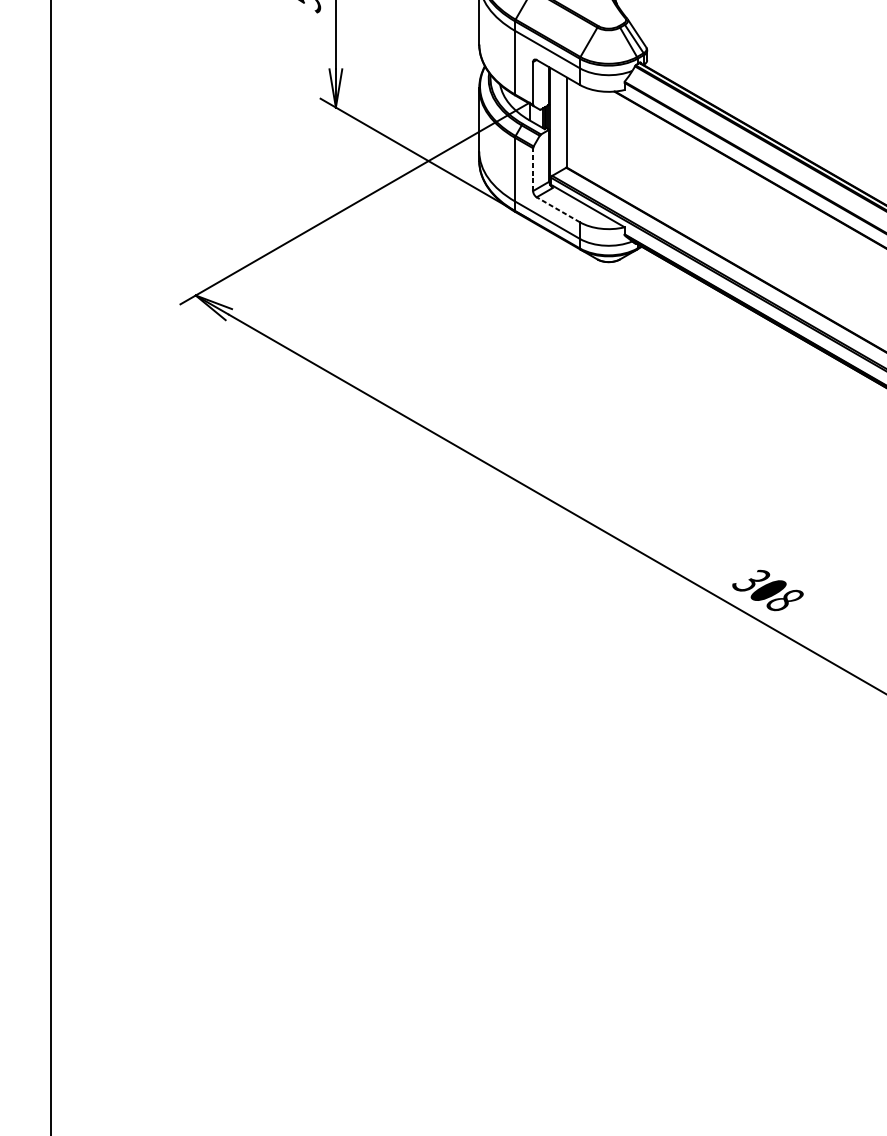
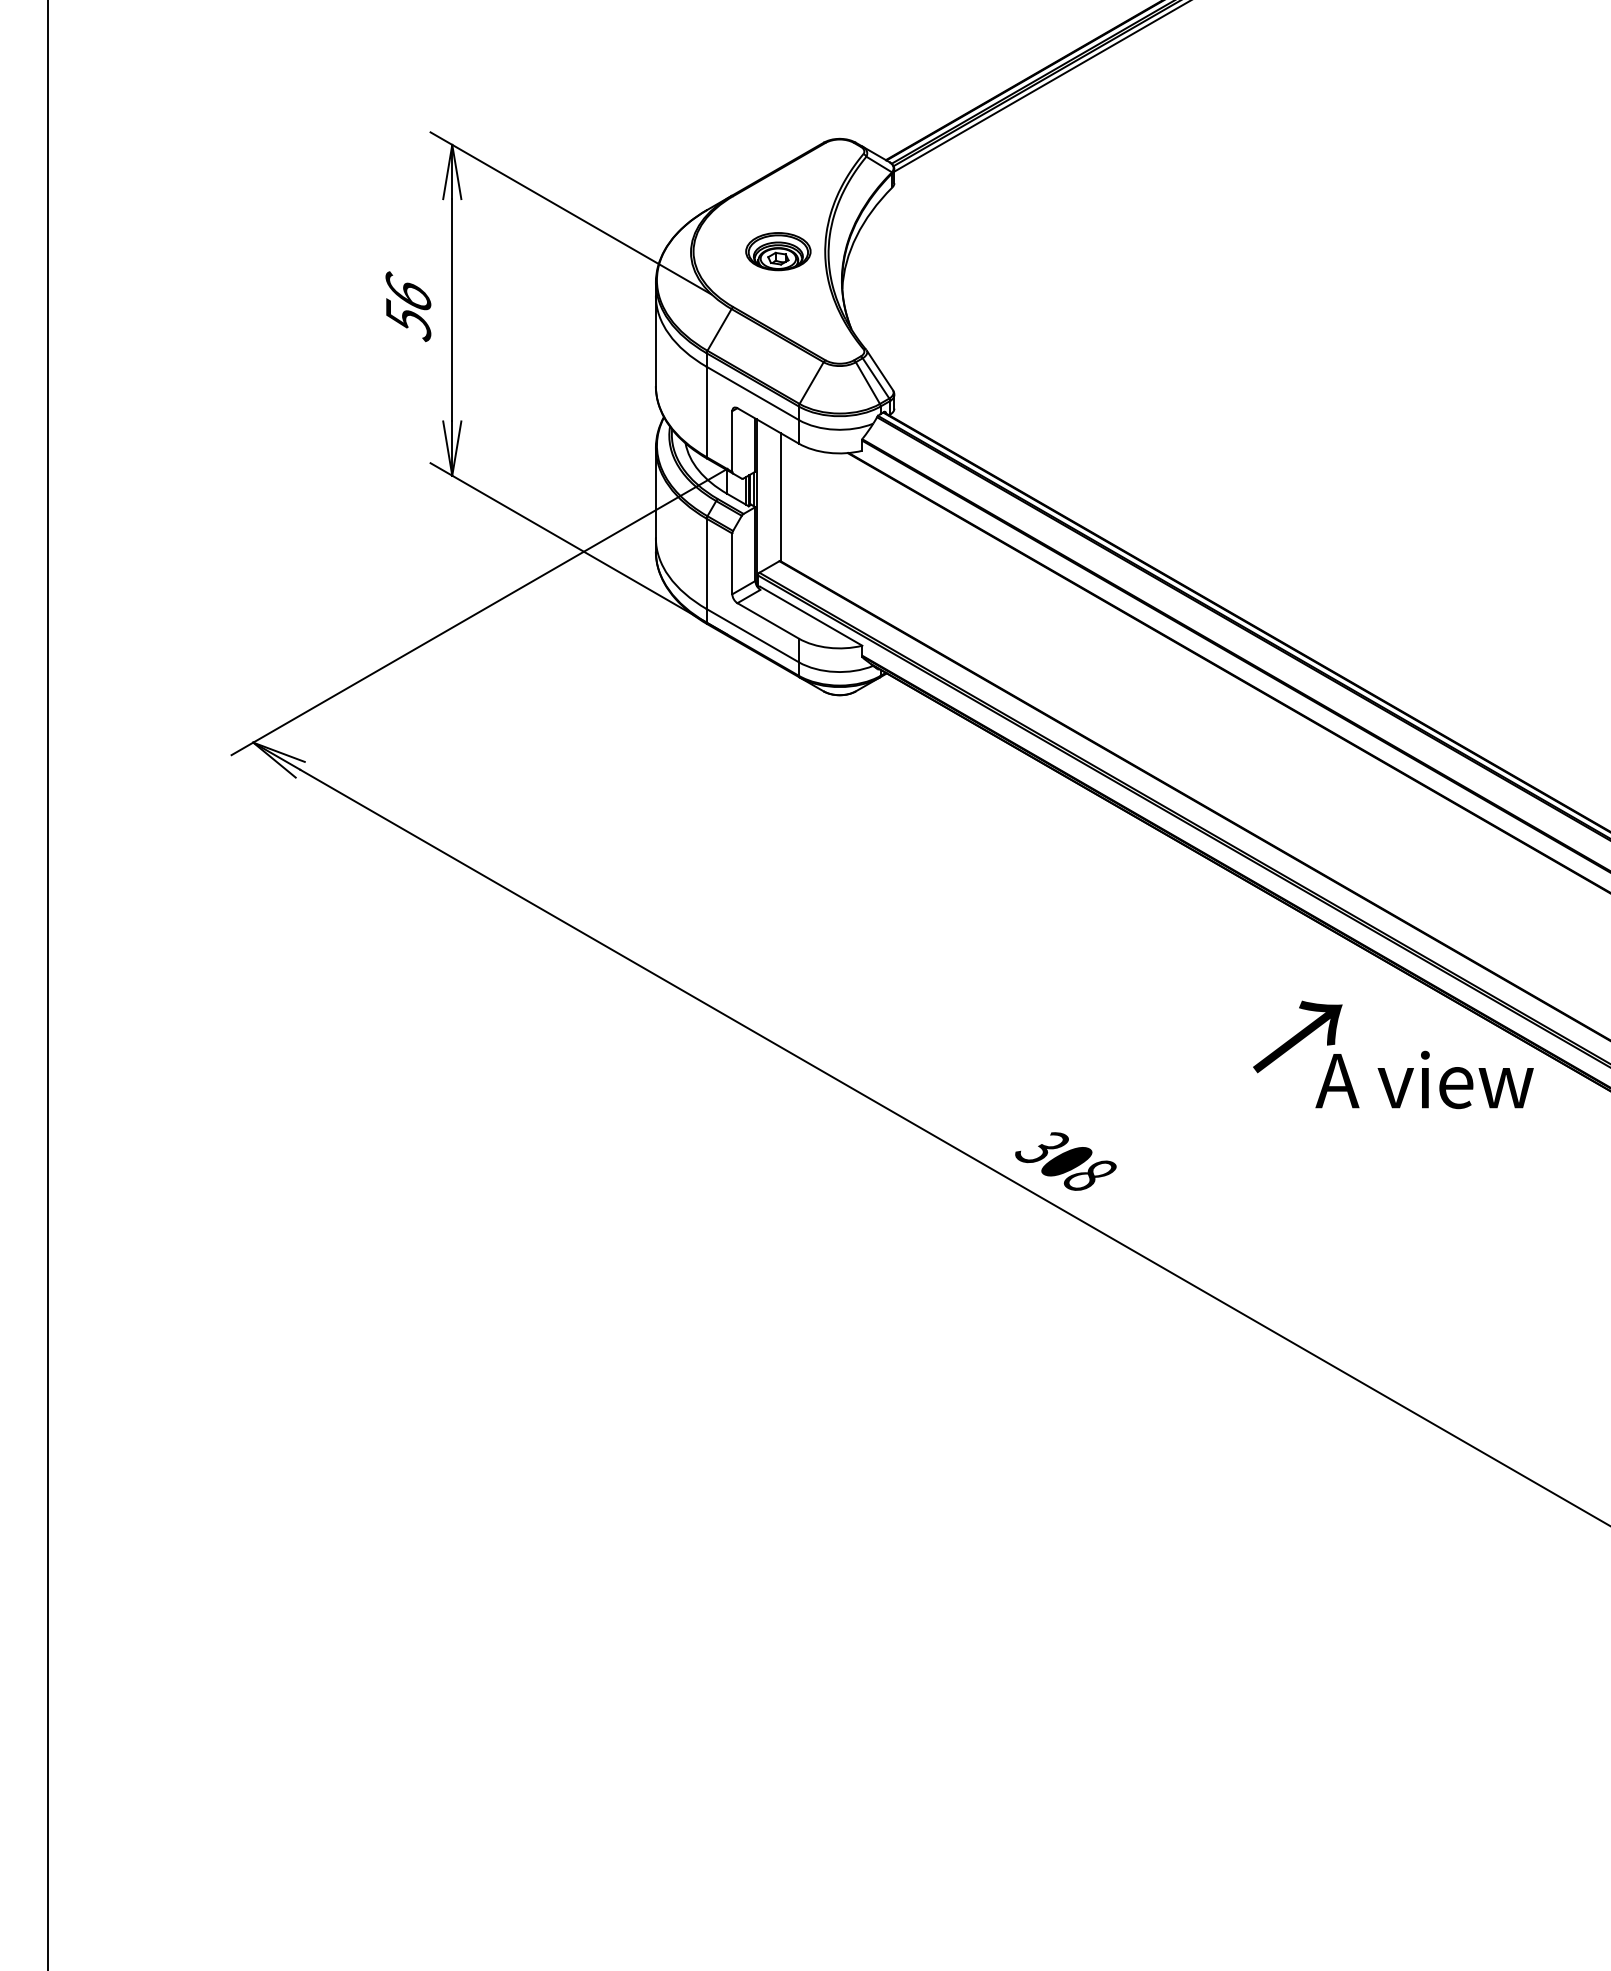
line: (533, 169) -> (732, 563), dashed -> solid
line: (557, 209) -> (767, 620), dashed -> solid

